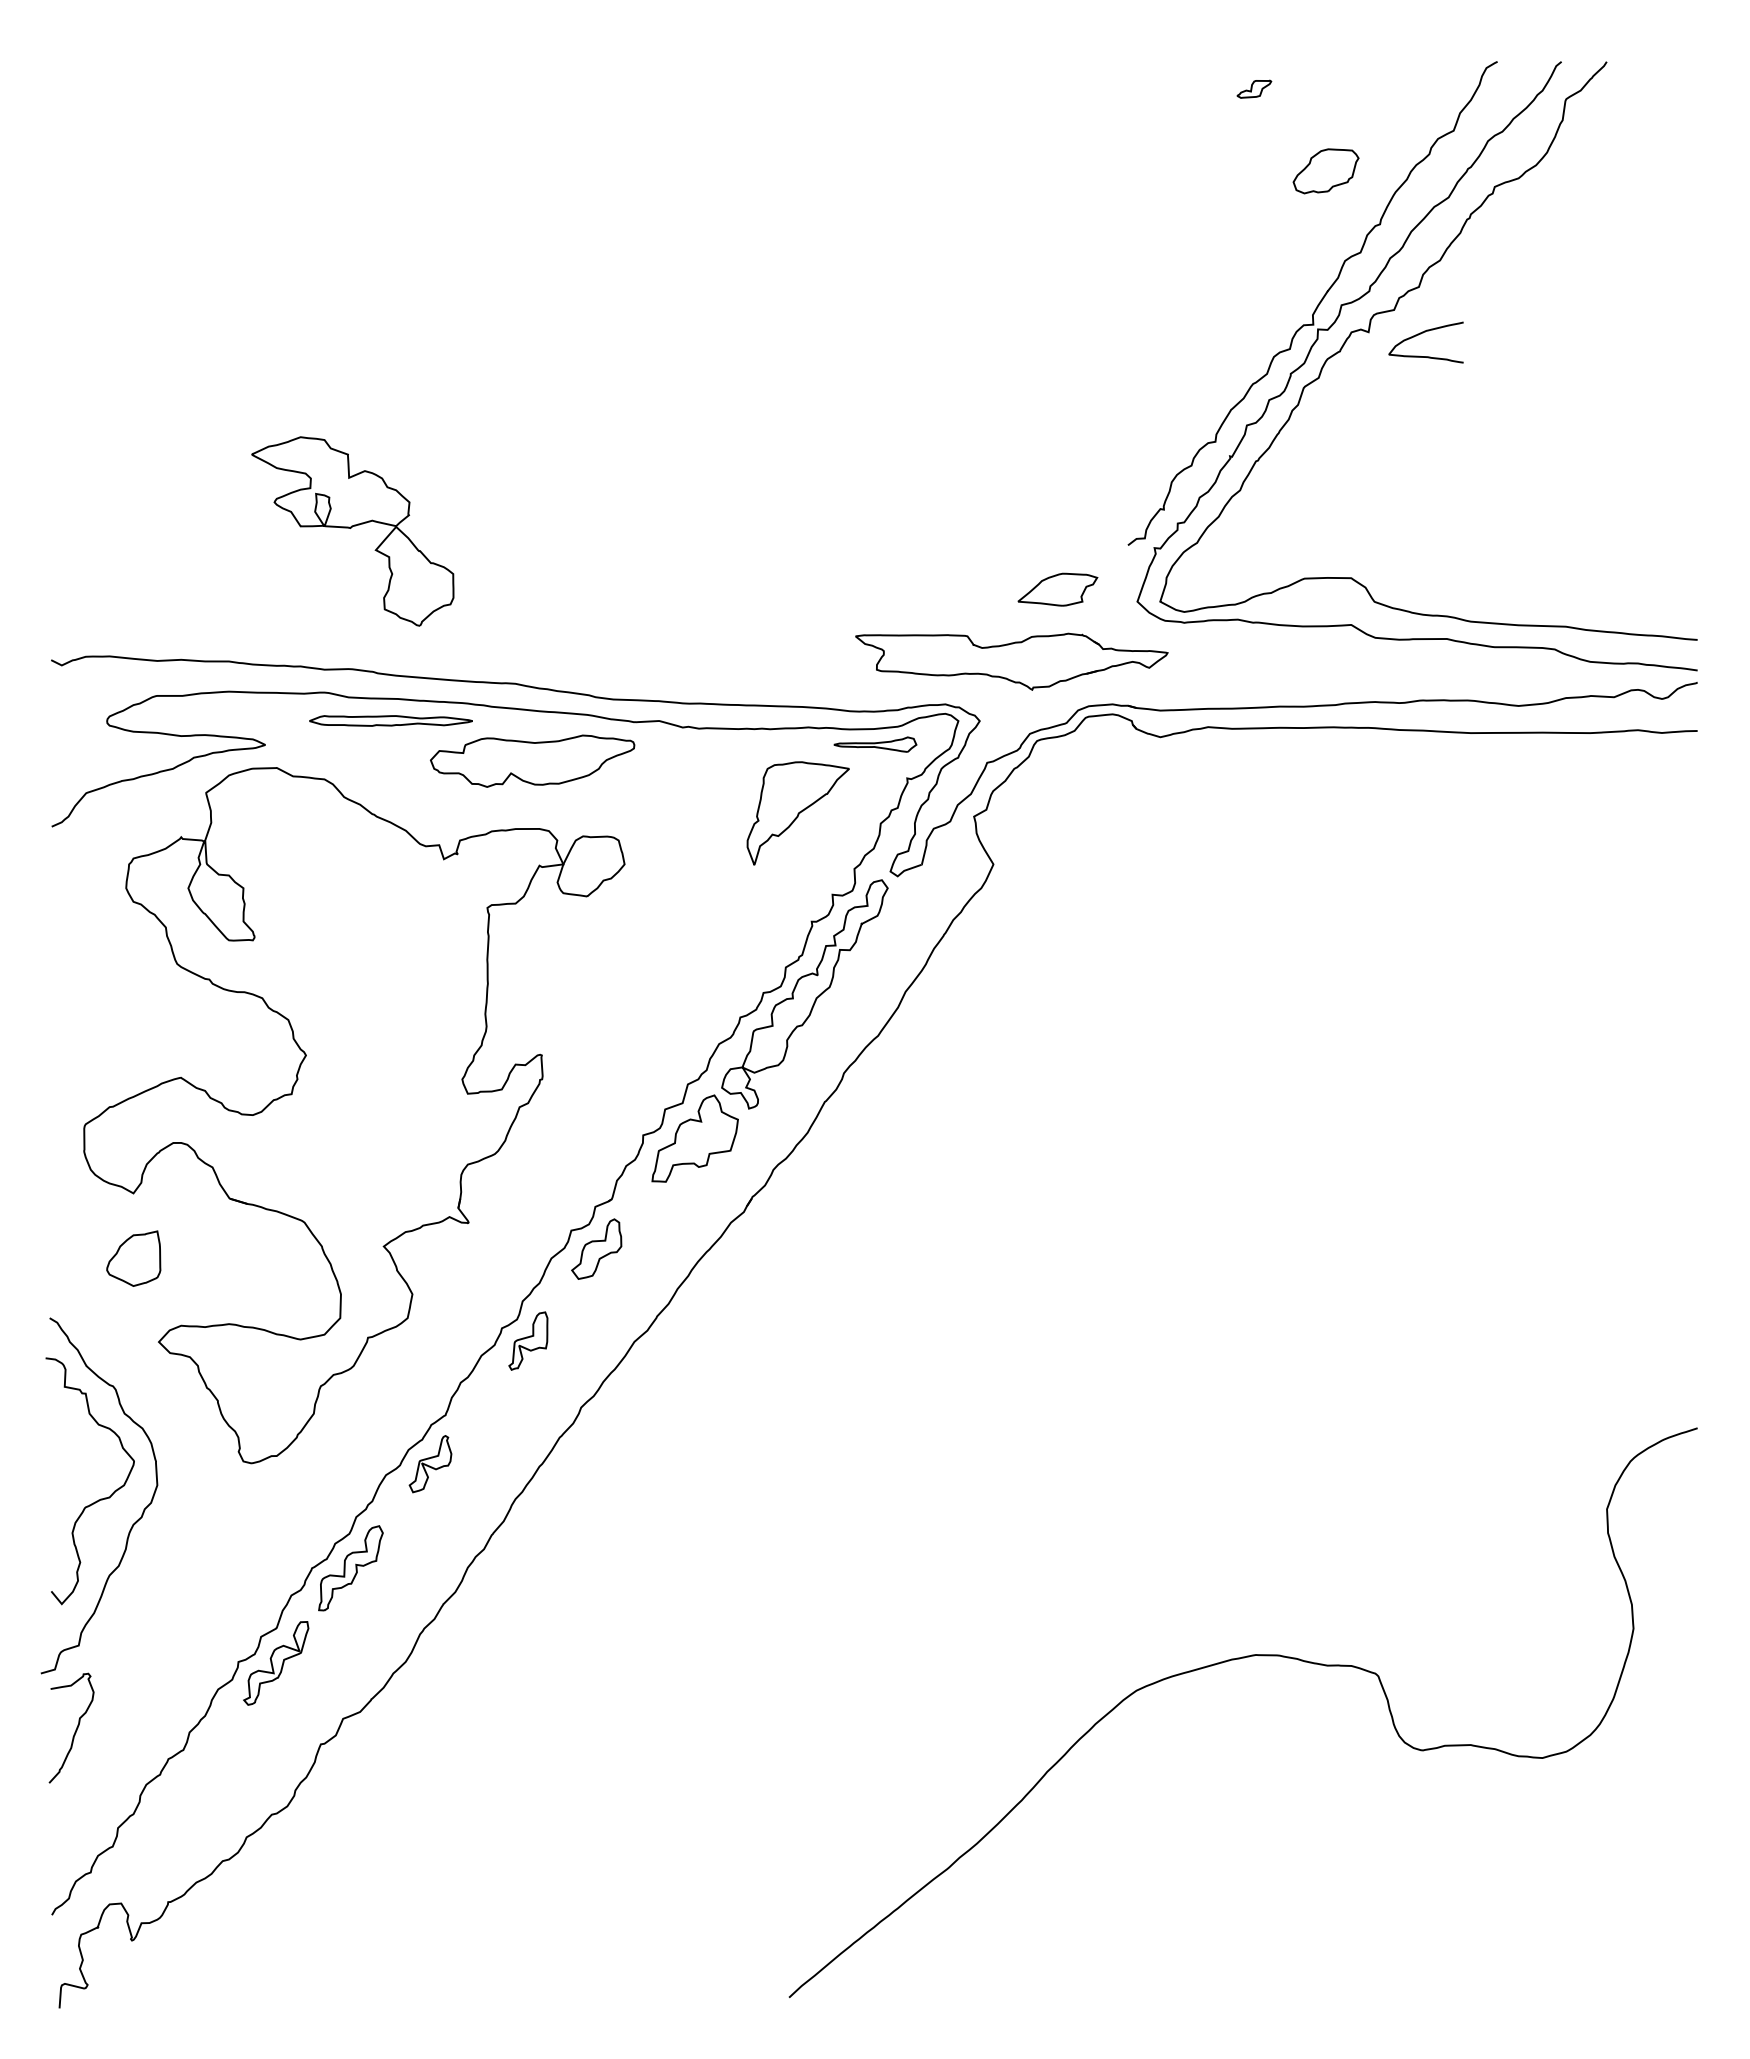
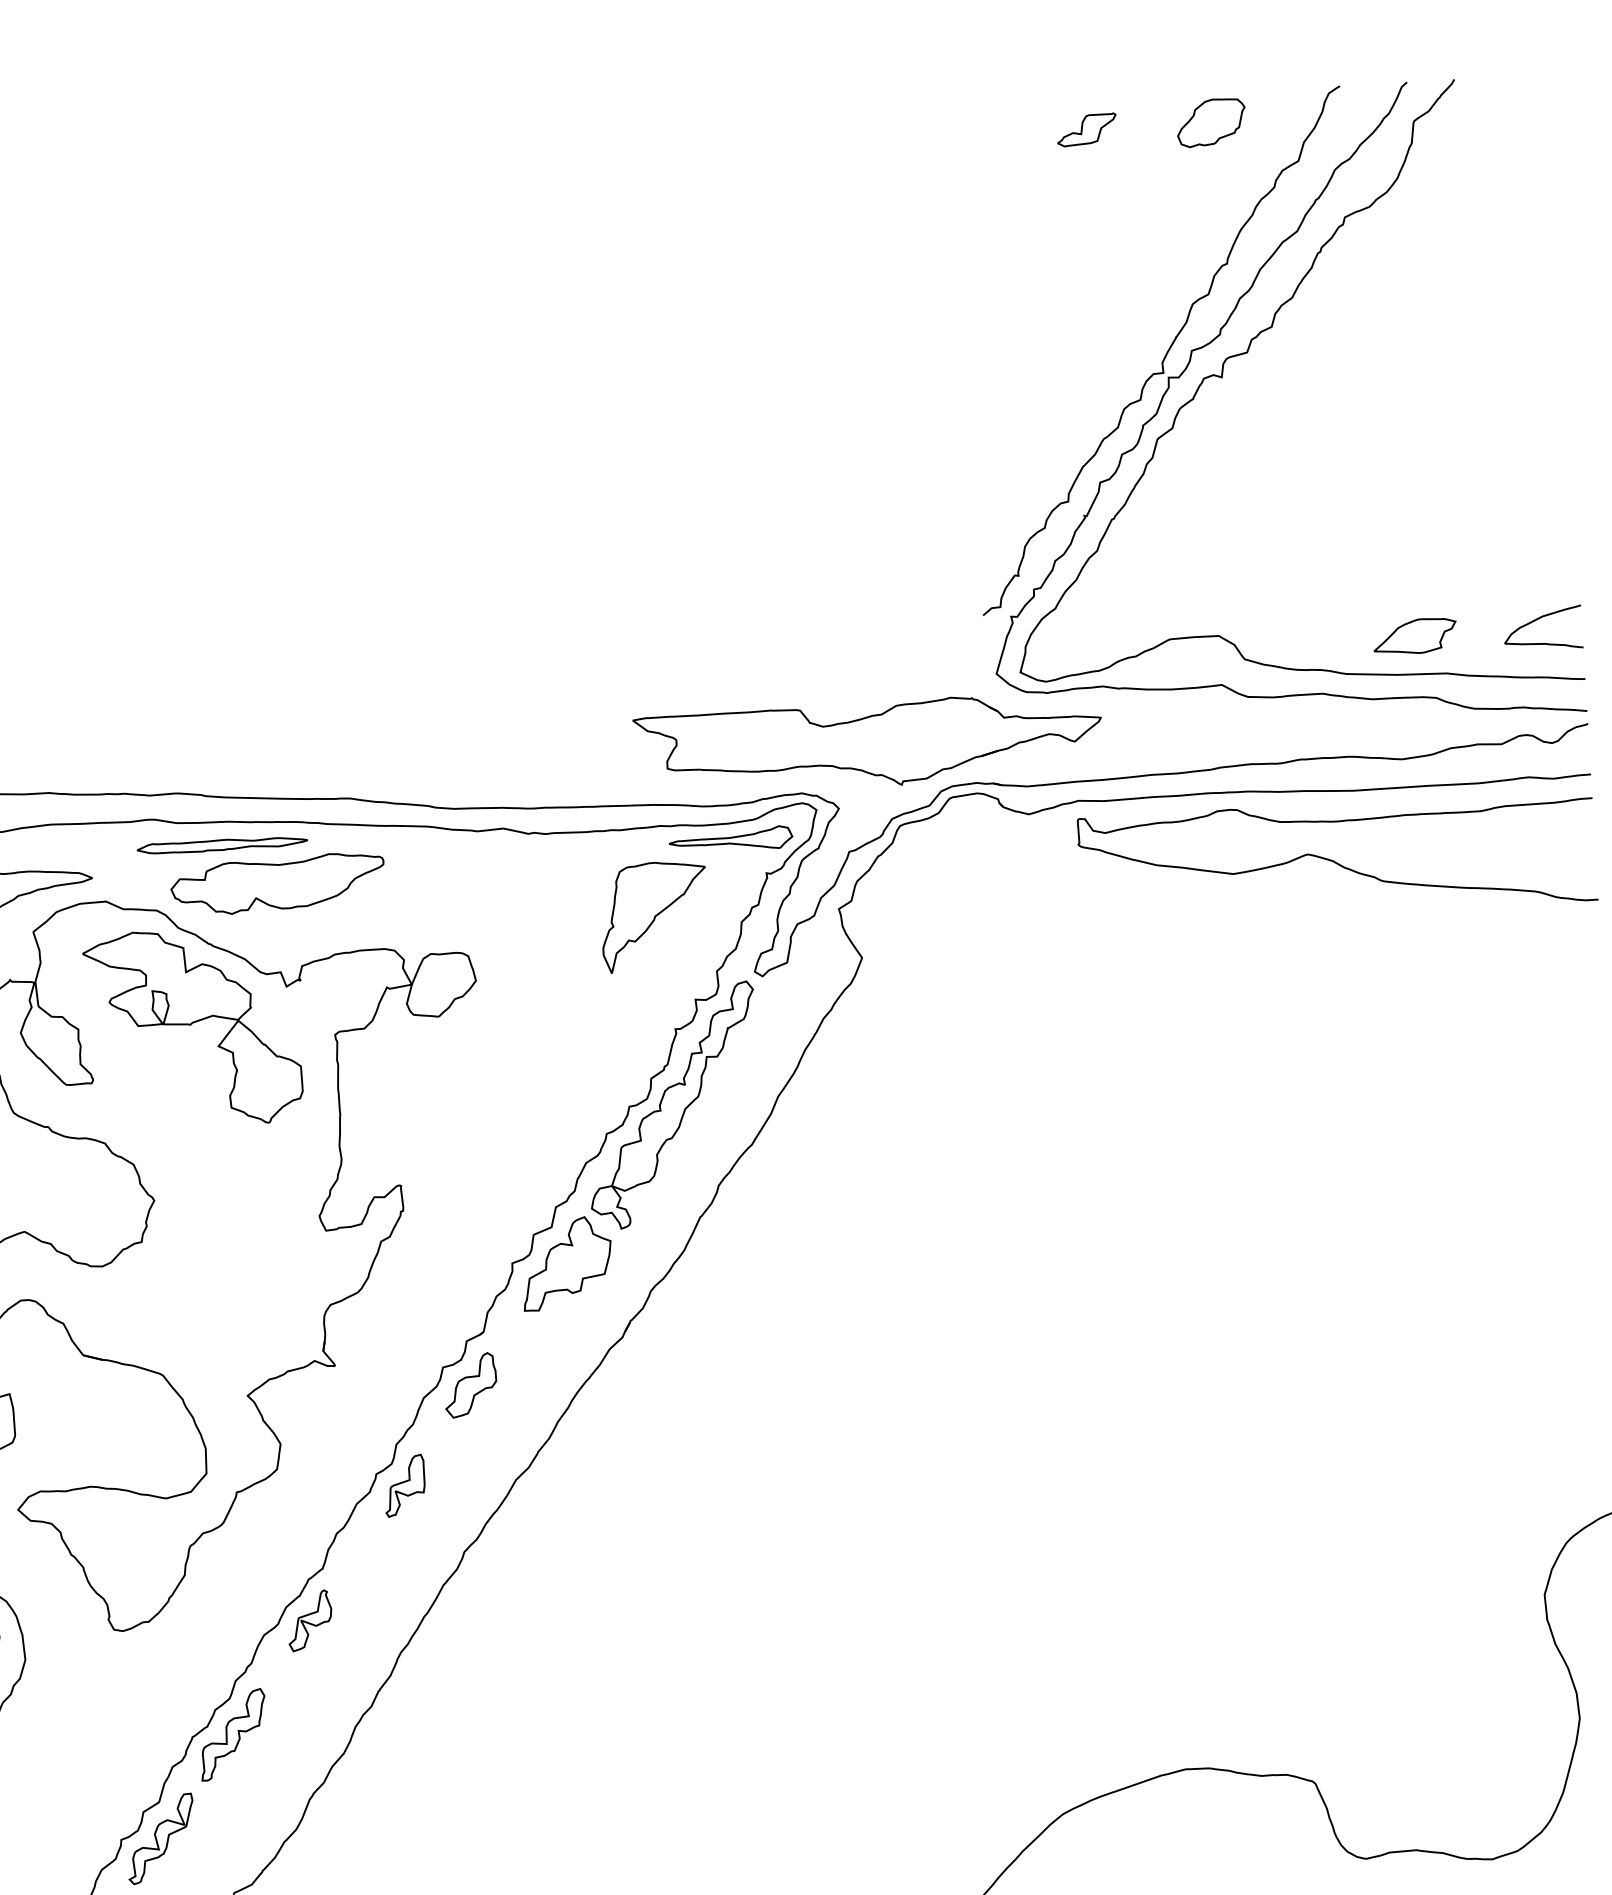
part: (1254, 89) -> (1087, 130), size x1.67
part: (1325, 171) -> (1210, 123), moved
curve: (1421, 334) -> (1537, 620), moved
part: (352, 531) -> (192, 1028), moved
part: (1057, 589) -> (1414, 636), moved
part: (1011, 661) -> (868, 744), size x1.43
part: (875, 744) -> (731, 839), size x1.43
part: (532, 760) -> (277, 883), moved
curve: (1448, 798) -> (1334, 860), added

